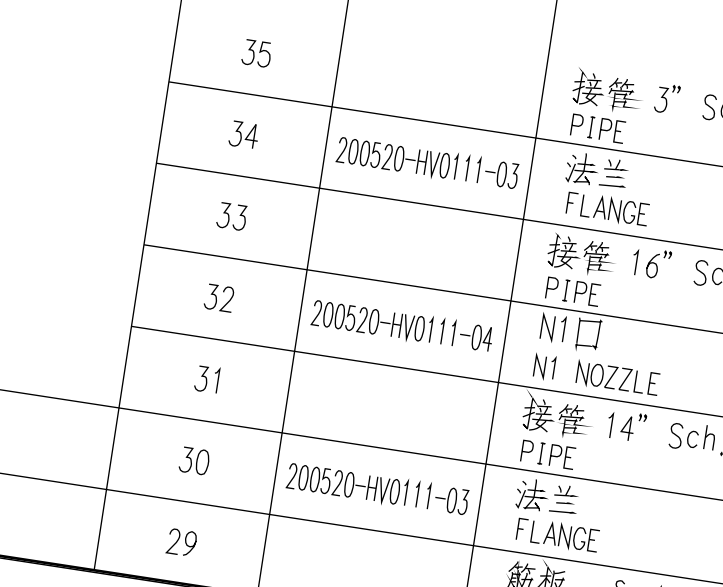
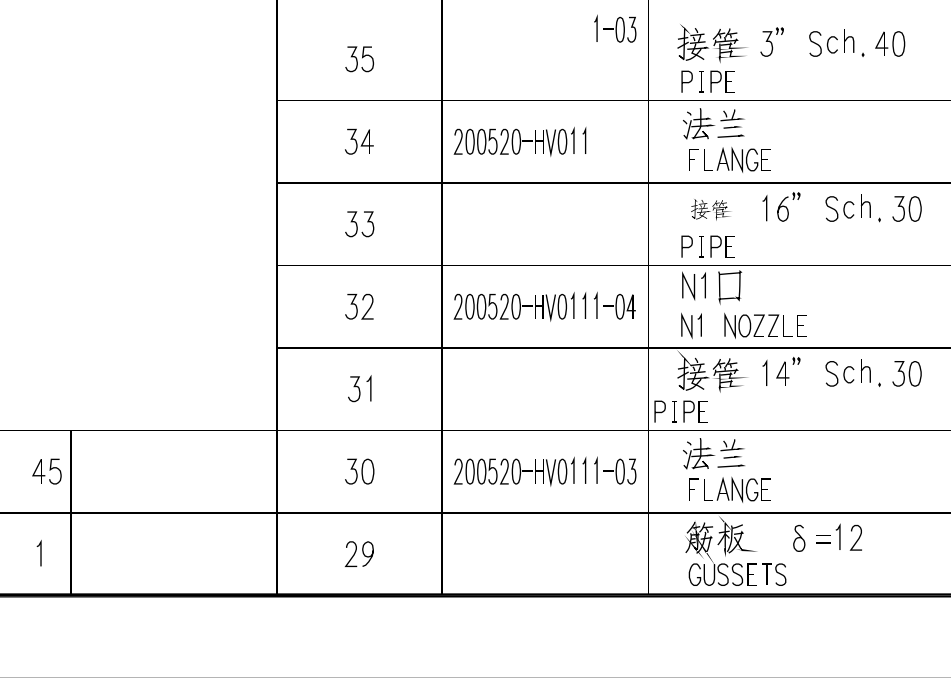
part: (497, 172) -> (615, 28), moved
part: (581, 255) -> (711, 209), size x0.6
part: (547, 454) -> (680, 411), moved

